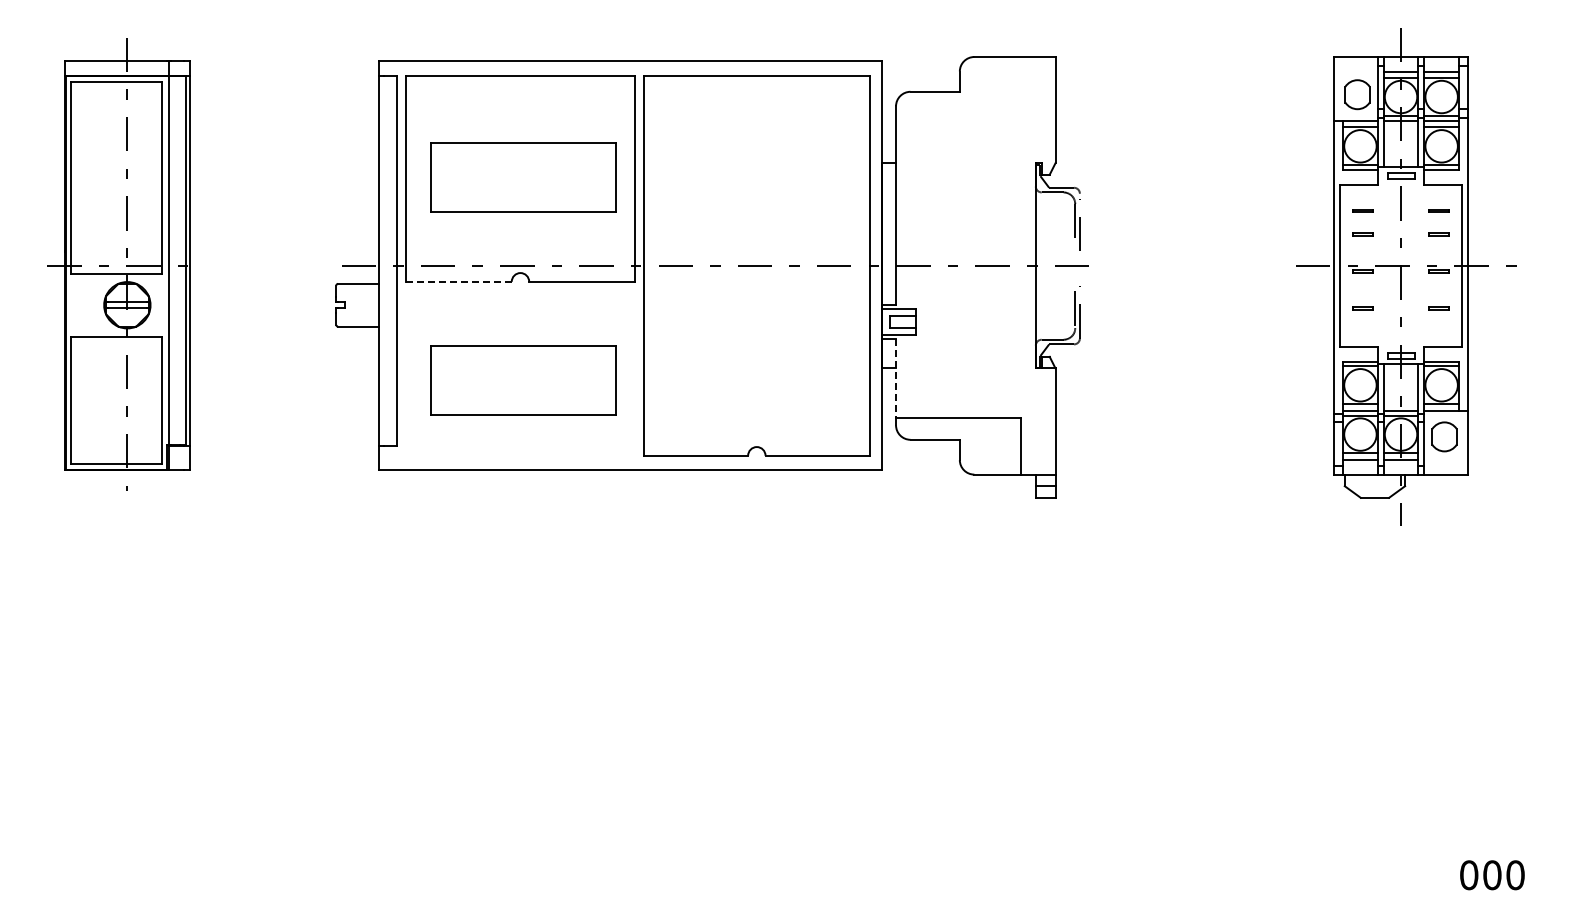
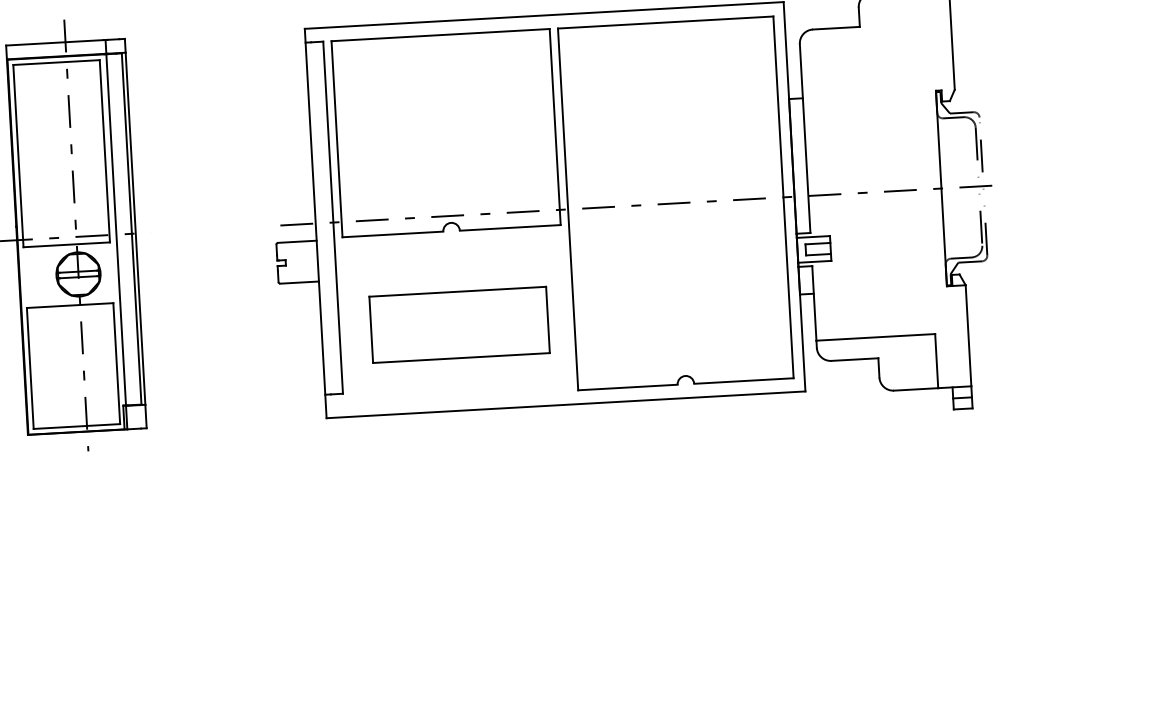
part: (523, 177) -> (448, 131), removed
line: (458, 281) -> (392, 234), dashed -> solid
line: (896, 379) -> (814, 304), dashed -> solid

